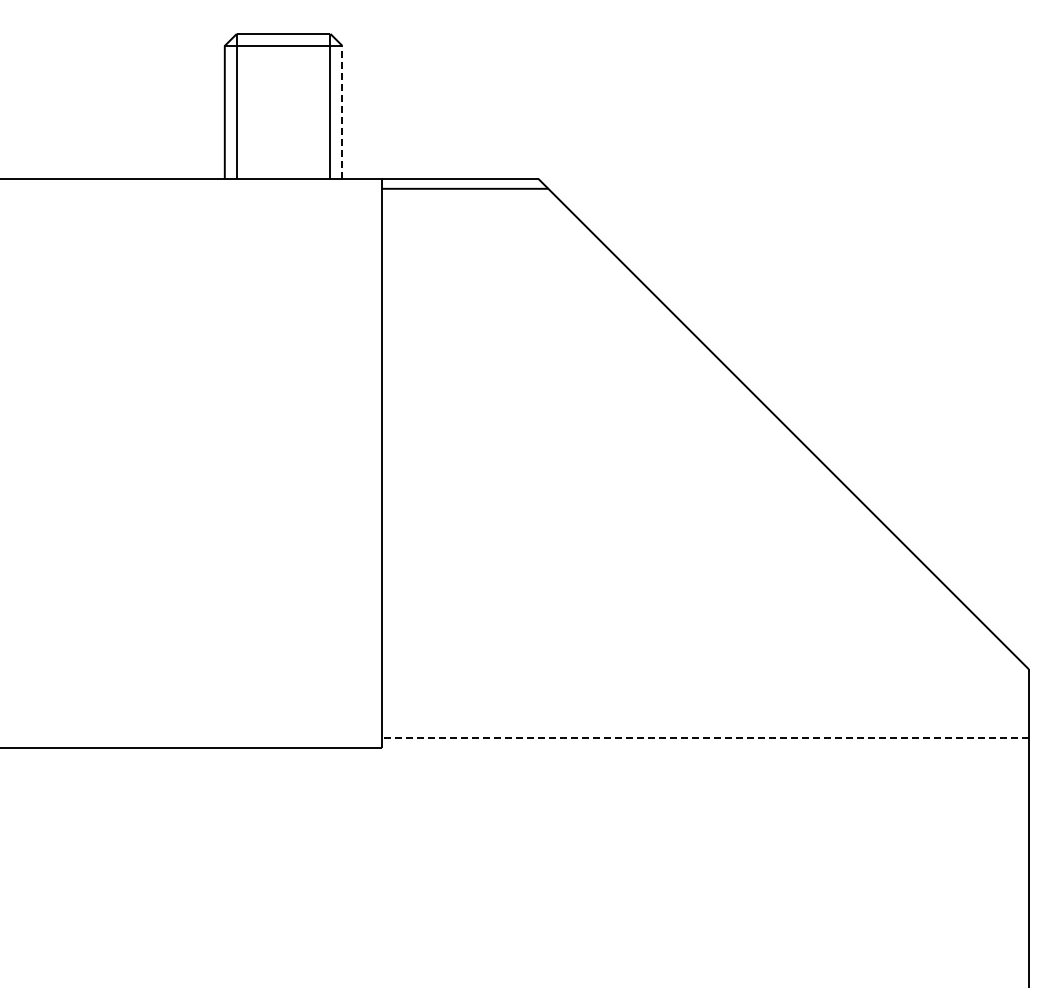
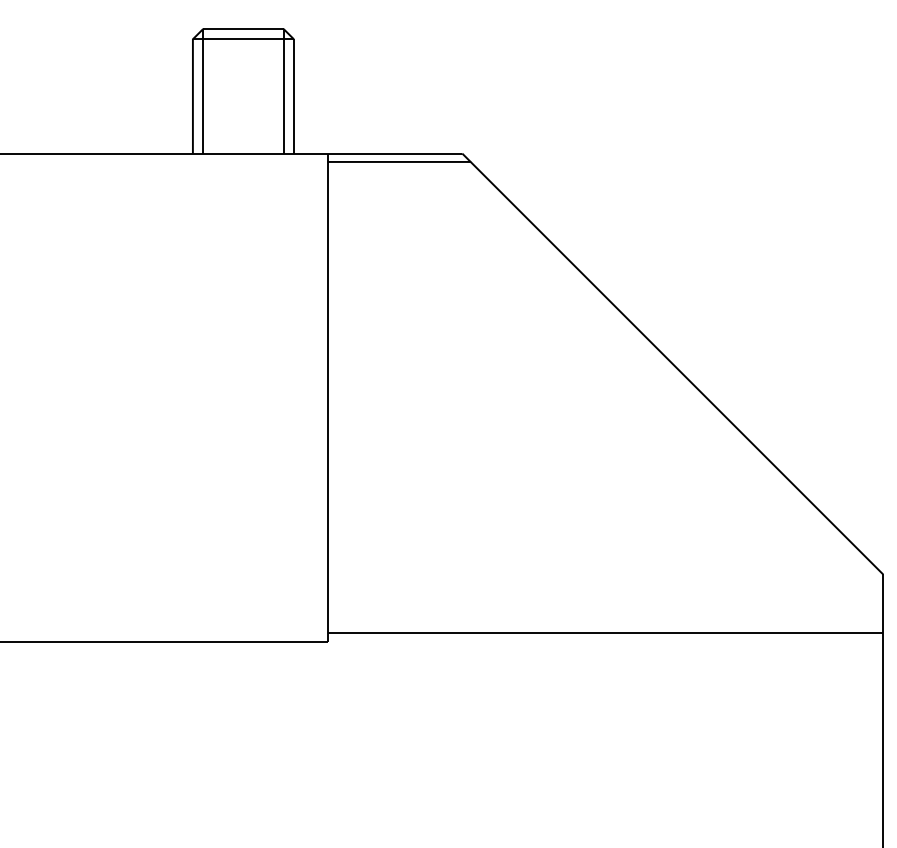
line: (342, 112) -> (293, 96), dashed -> solid
line: (705, 737) -> (605, 633), dashed -> solid

